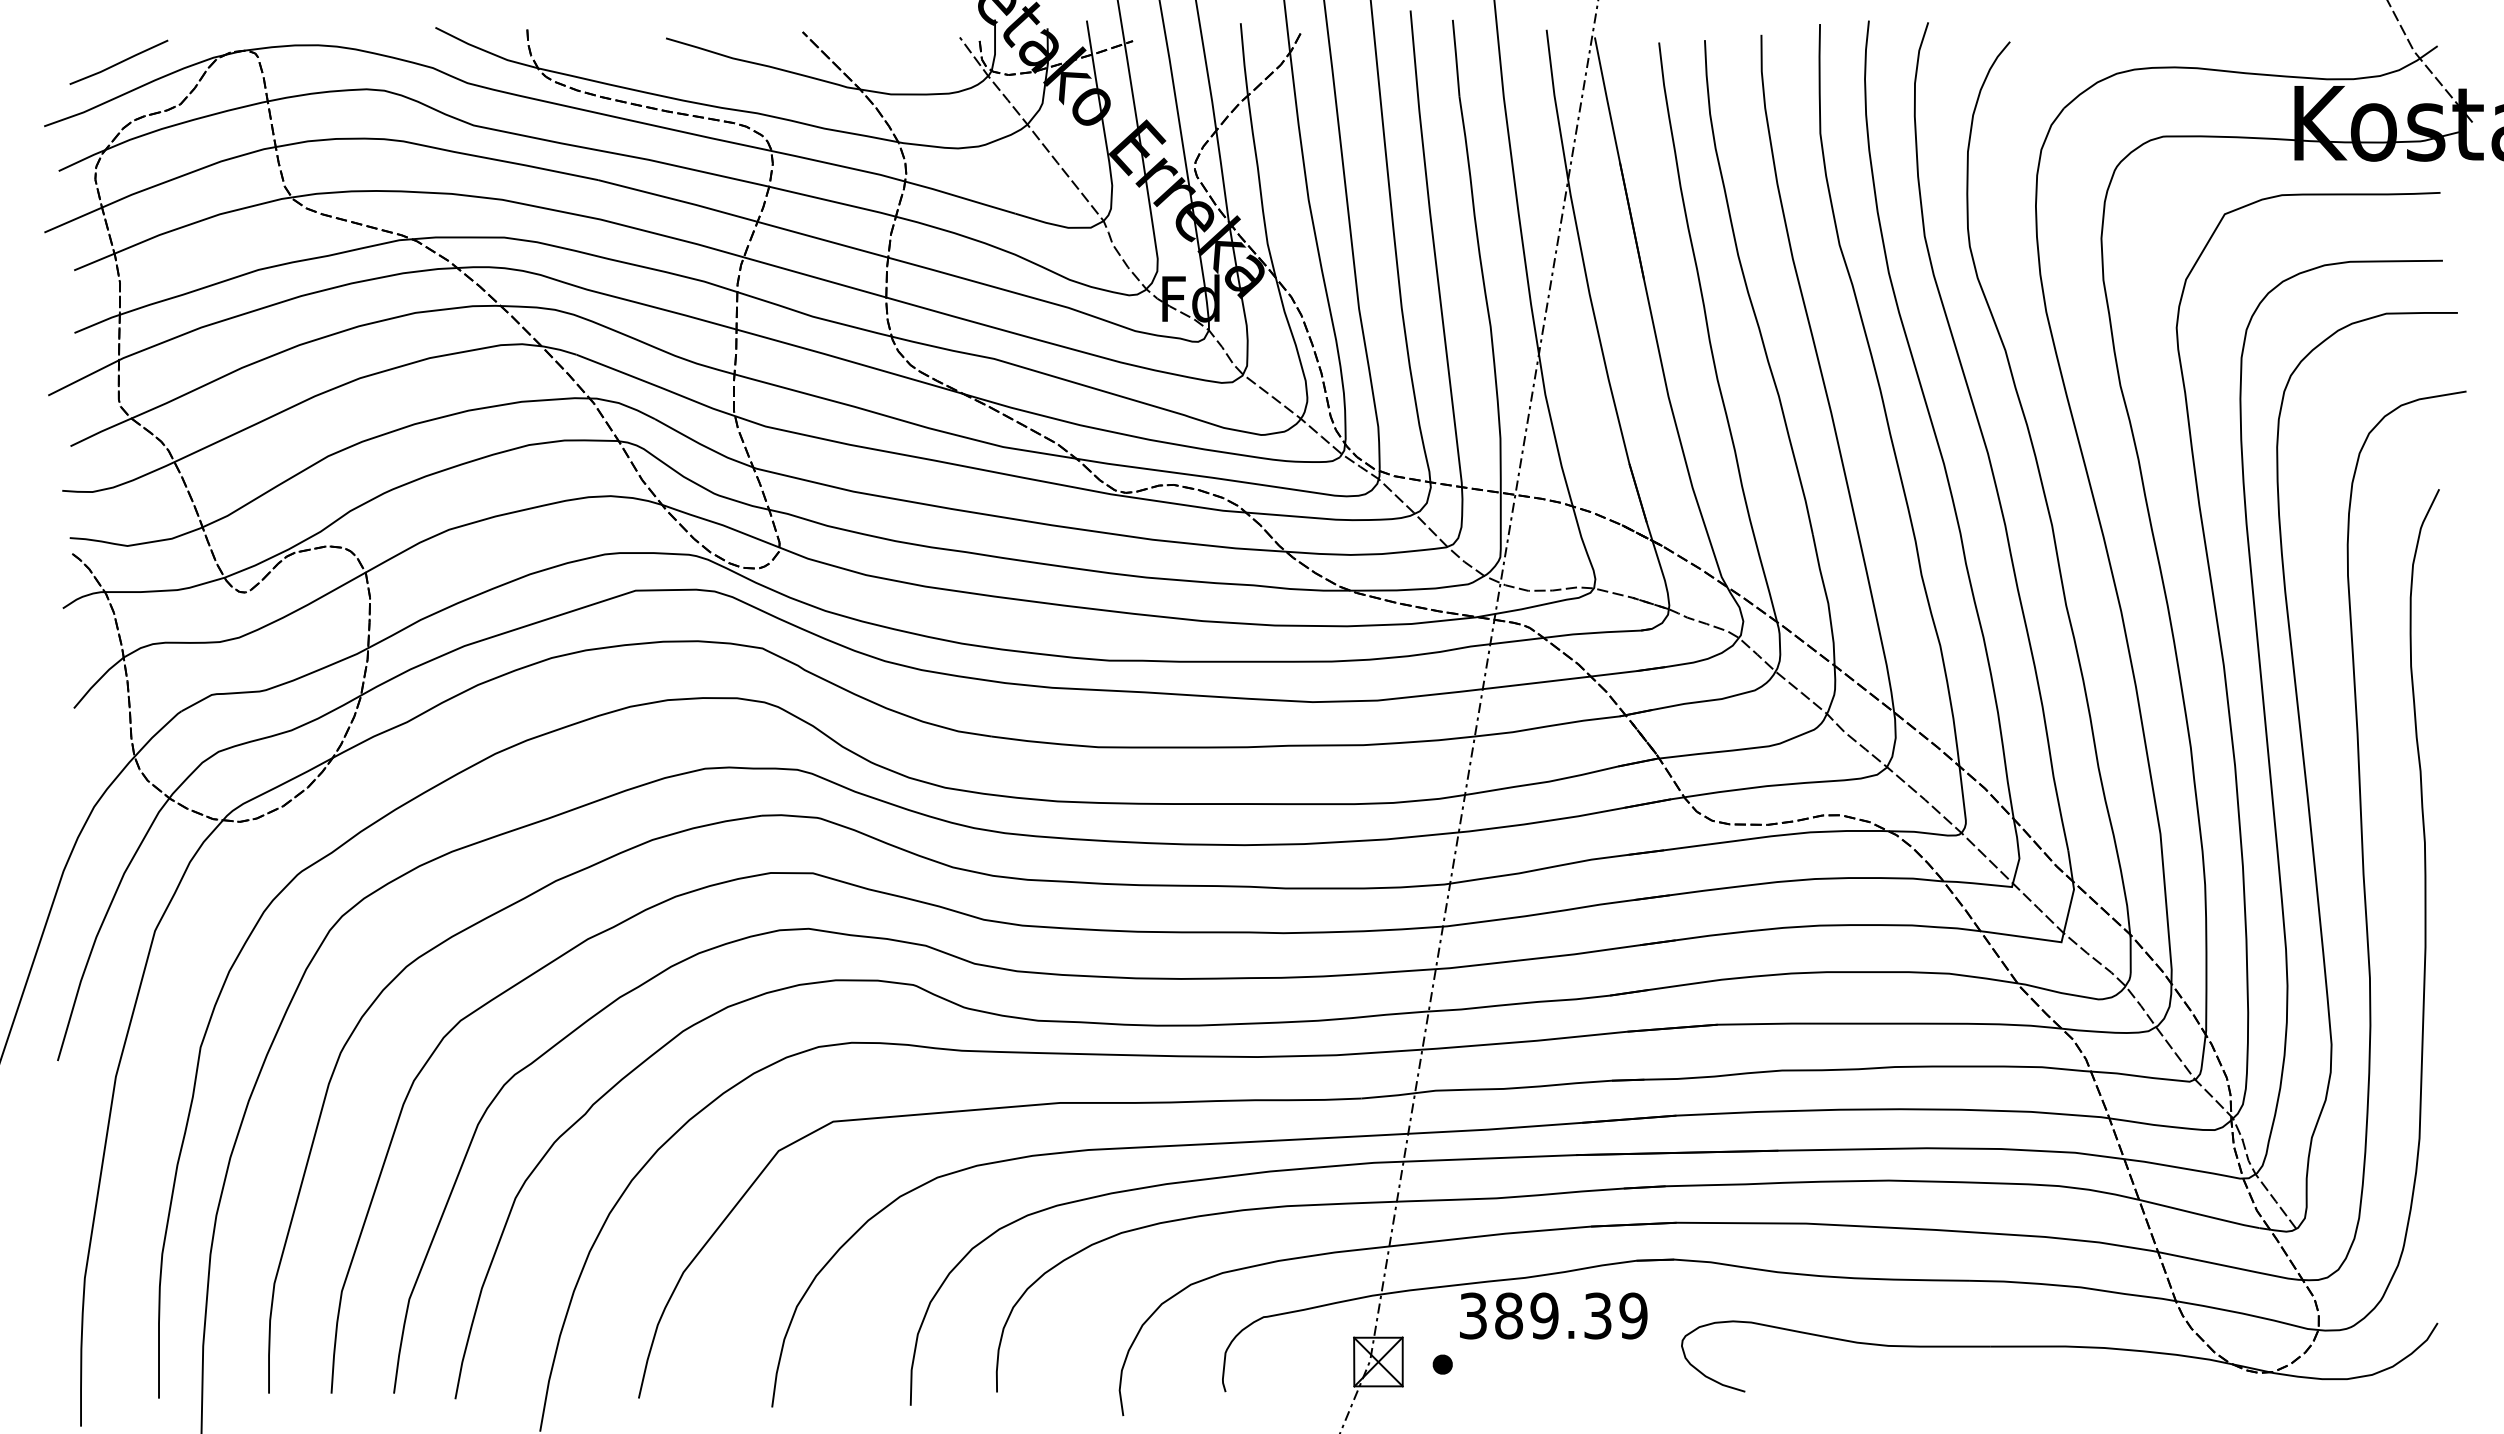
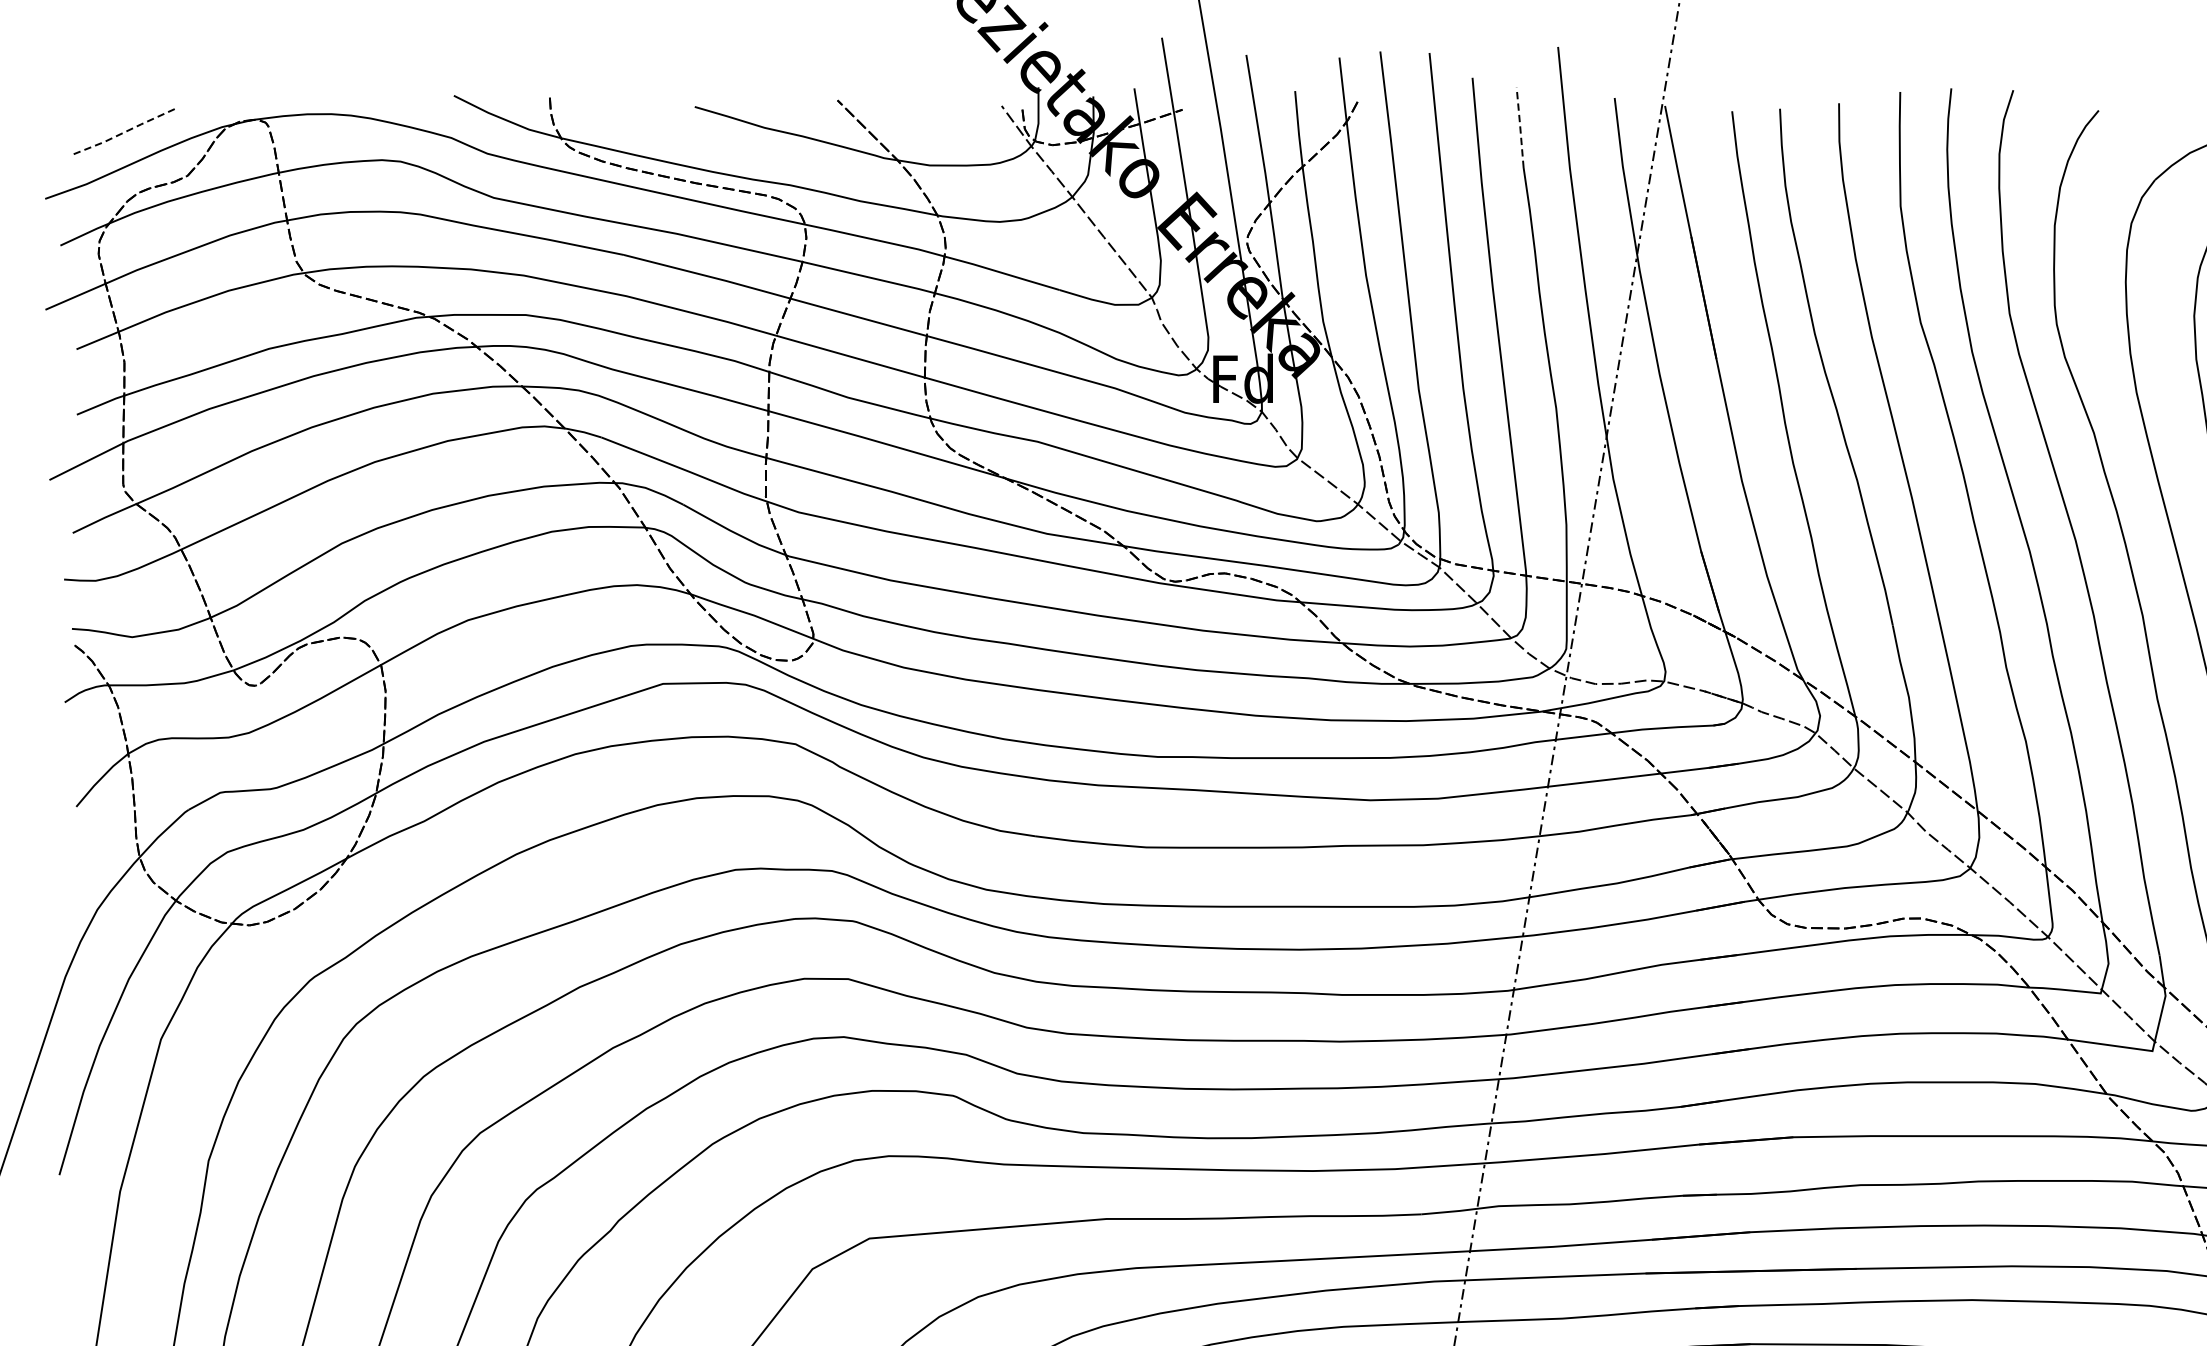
line: (1456, 57) -> (1520, 126), solid -> dashed
line: (119, 63) -> (123, 133), solid -> dashed

